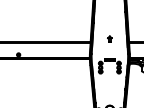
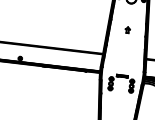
part: (109, 38) -> (127, 29), moved

